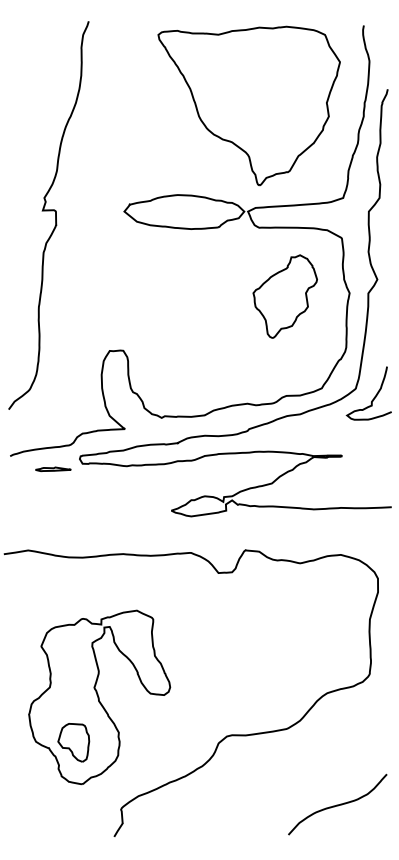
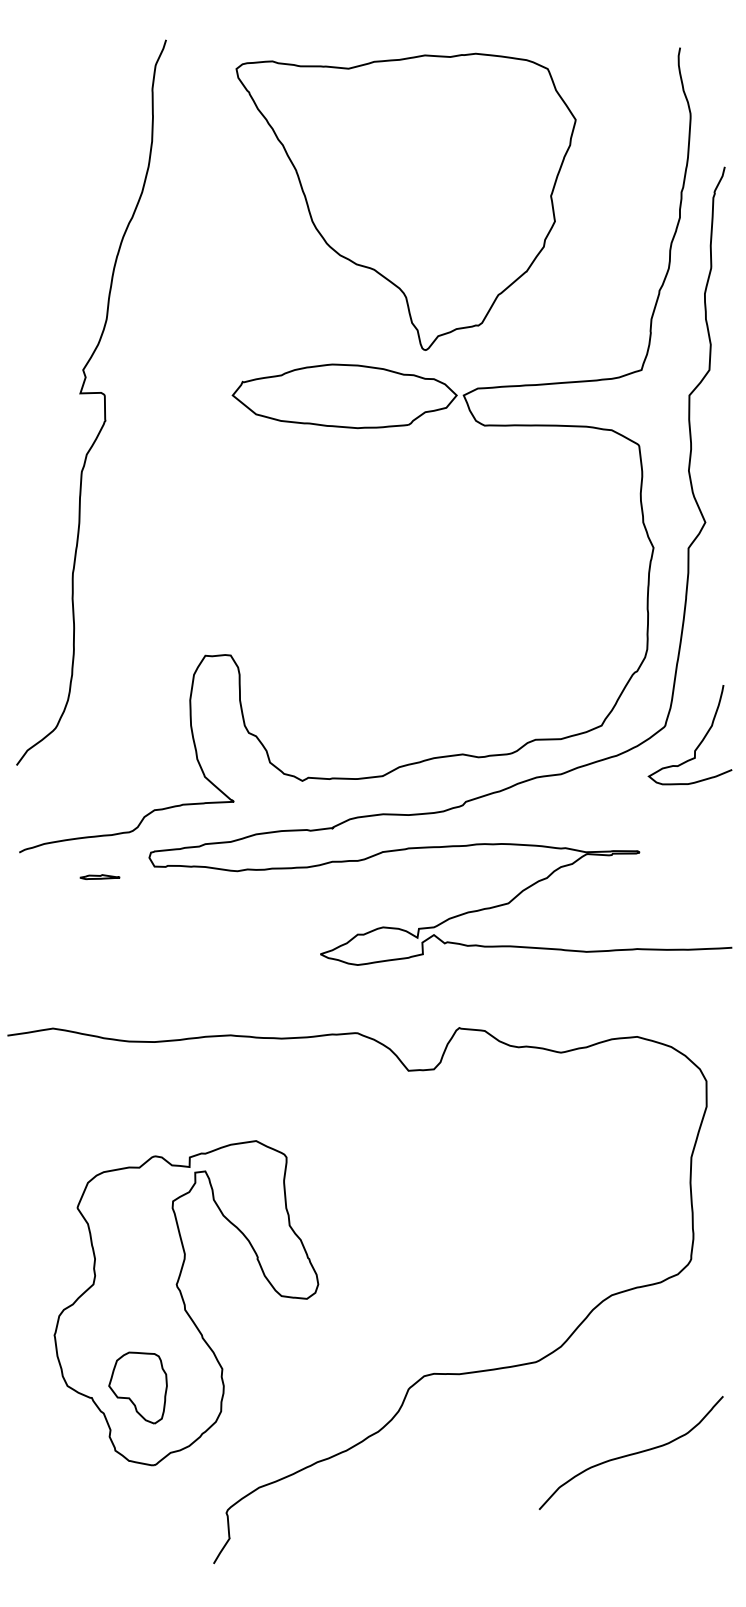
part: (248, 105) -> (404, 200), moved
part: (284, 296) -> (531, 554), removed
part: (53, 469) -> (100, 877), size x0.6
curve: (337, 804) -> (630, 1452), moved

